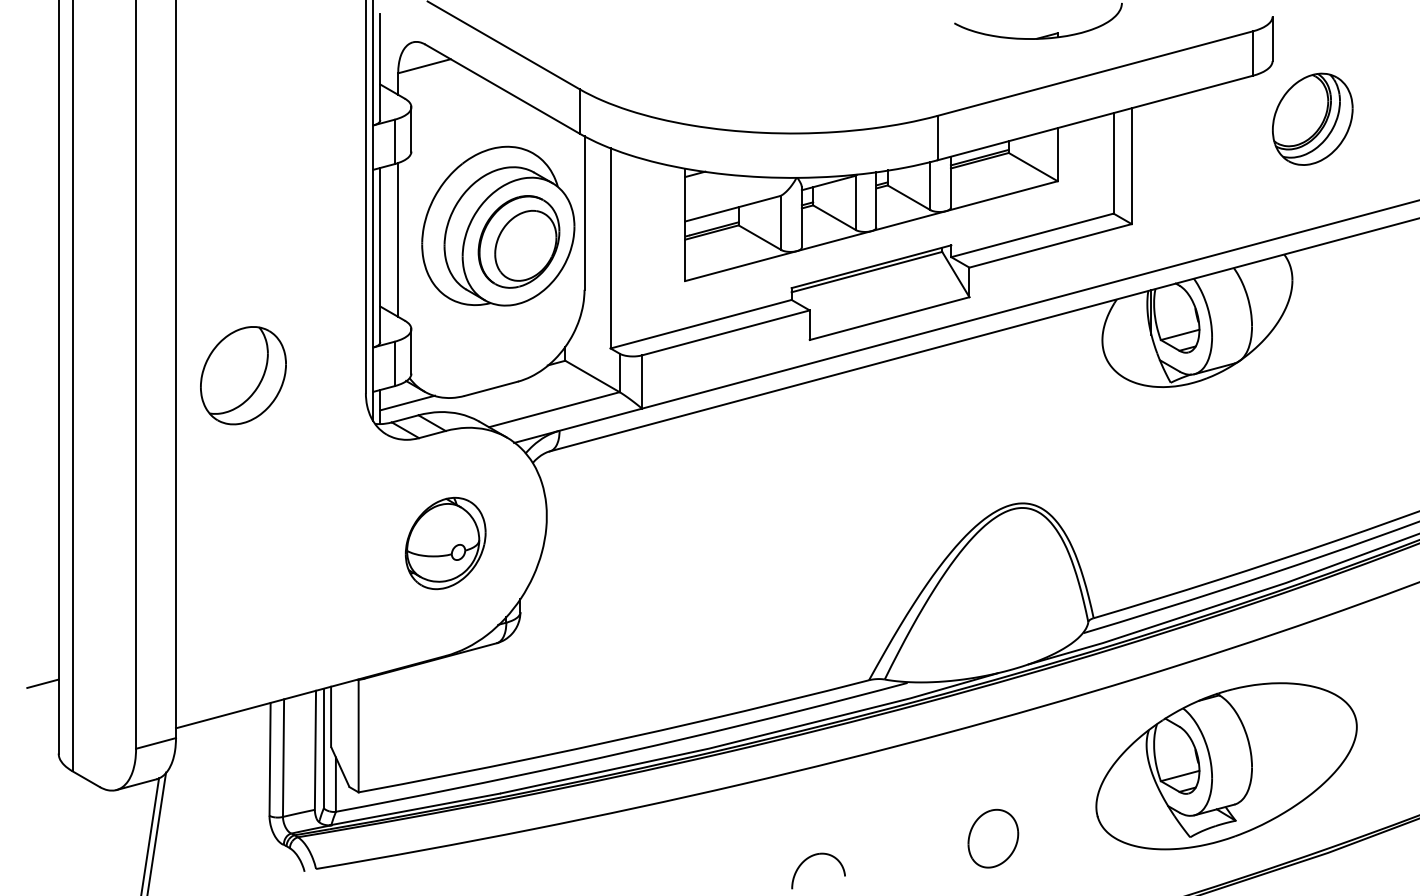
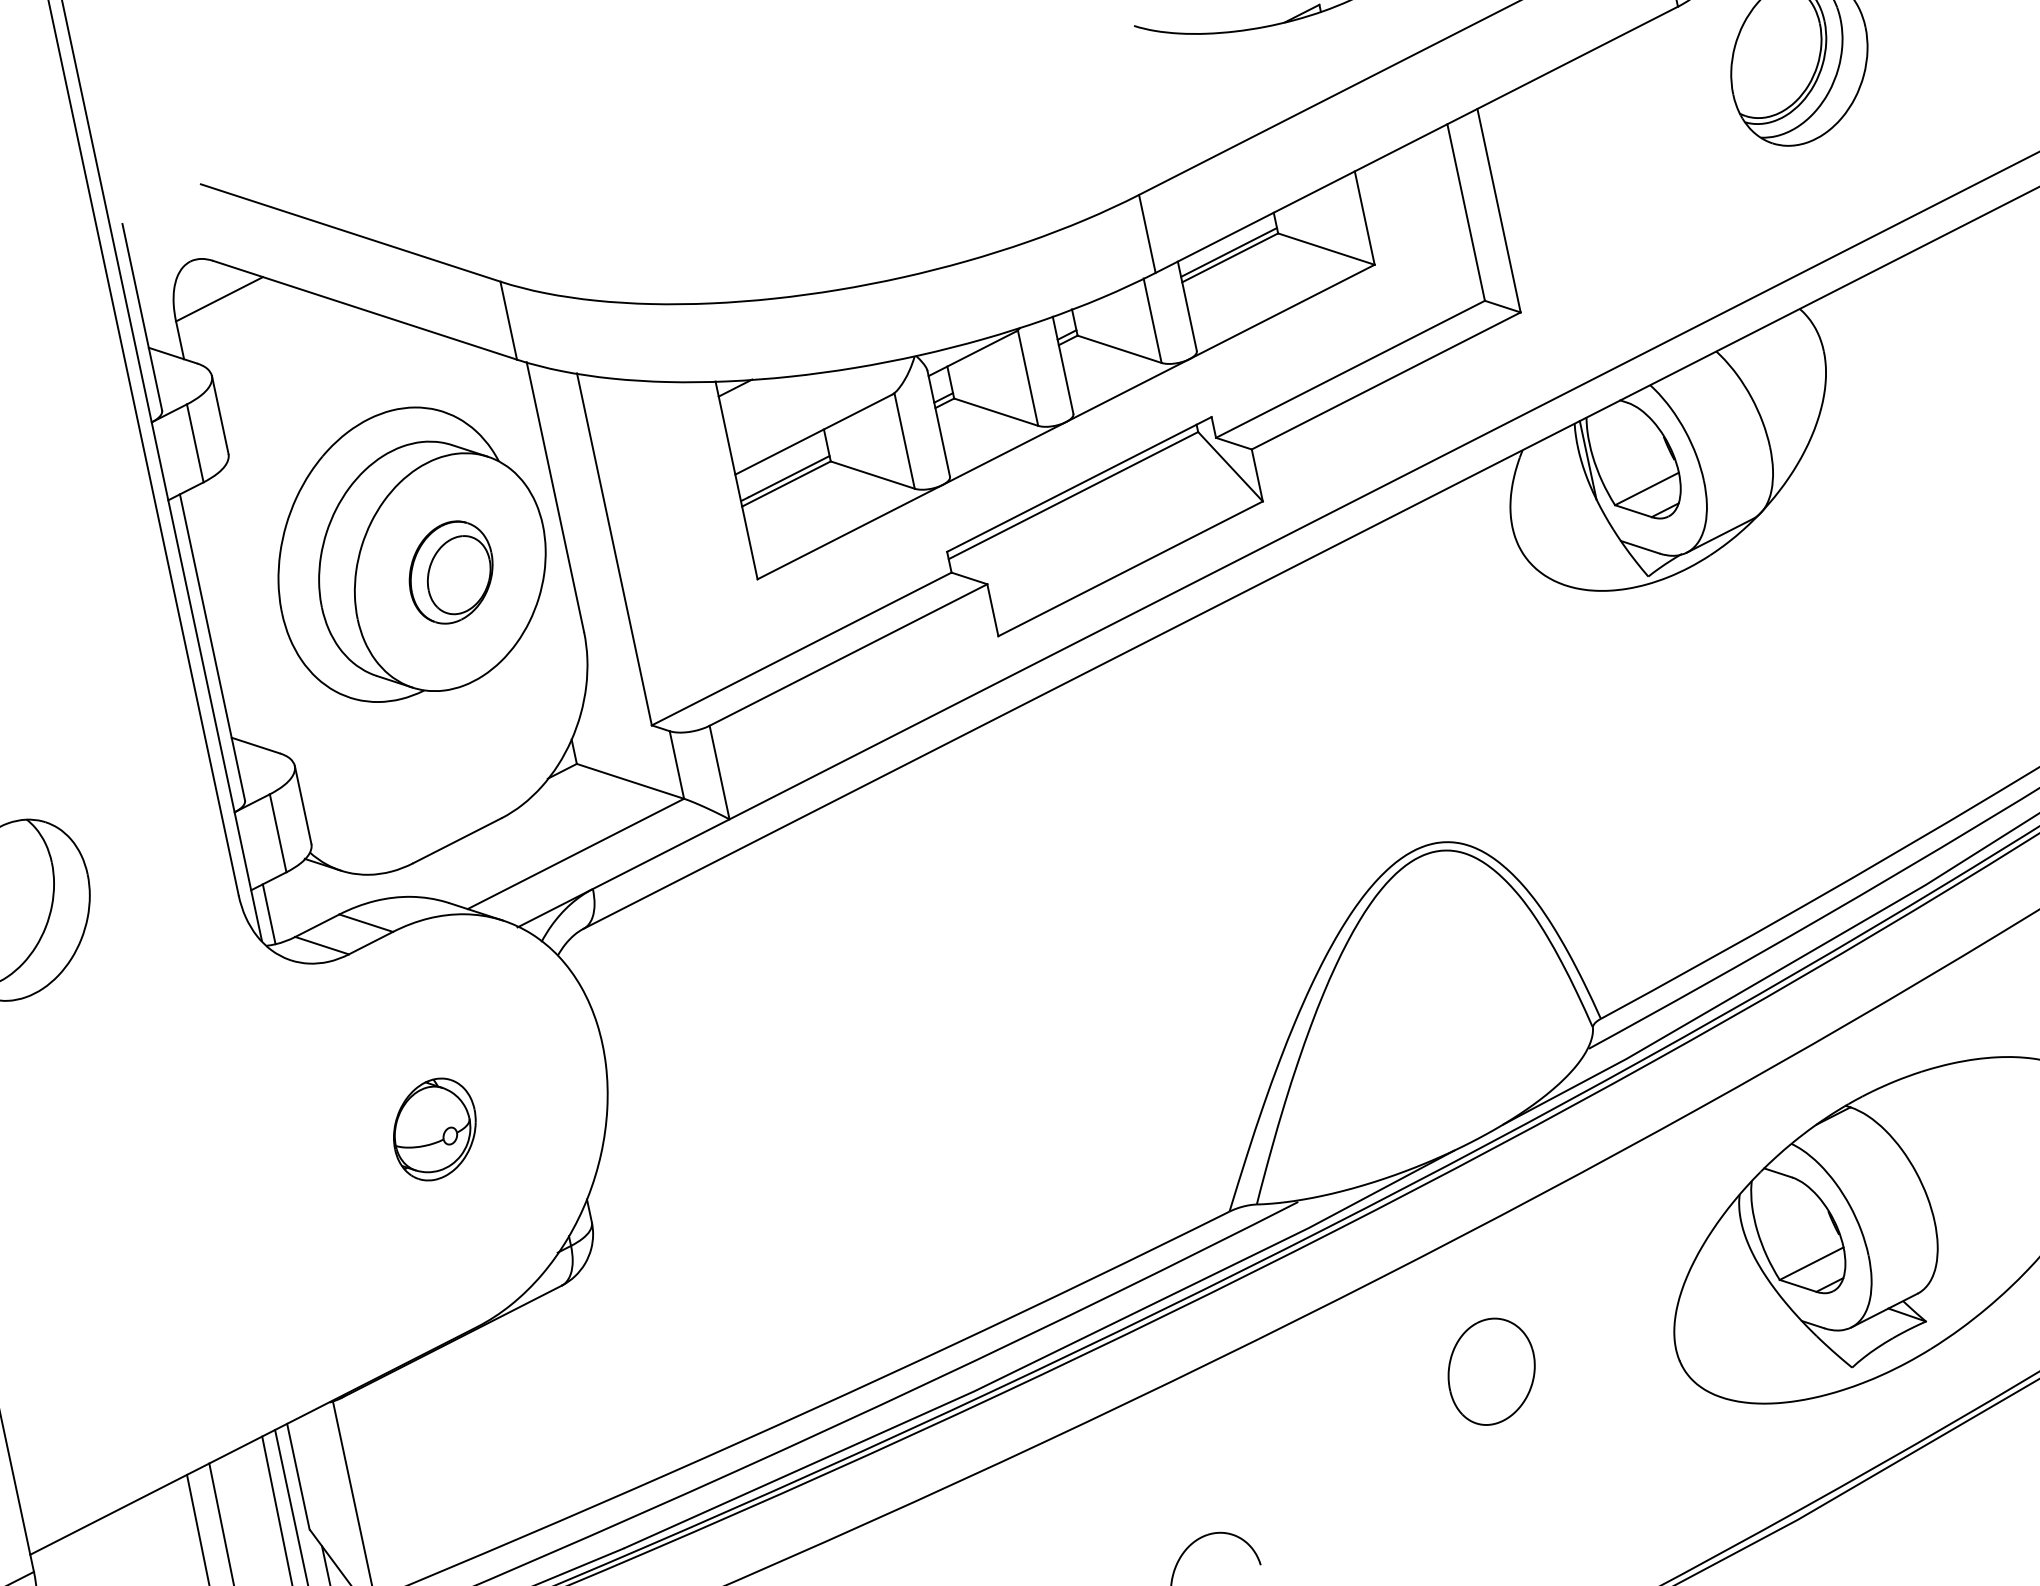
line: (398, 239) -> (238, 613), removed
part: (518, 241) -> (450, 571), size x0.6
line: (407, 402) -> (315, 896), removed
part: (445, 543) -> (434, 1129), size x0.6
part: (993, 838) -> (1491, 1371), moved

